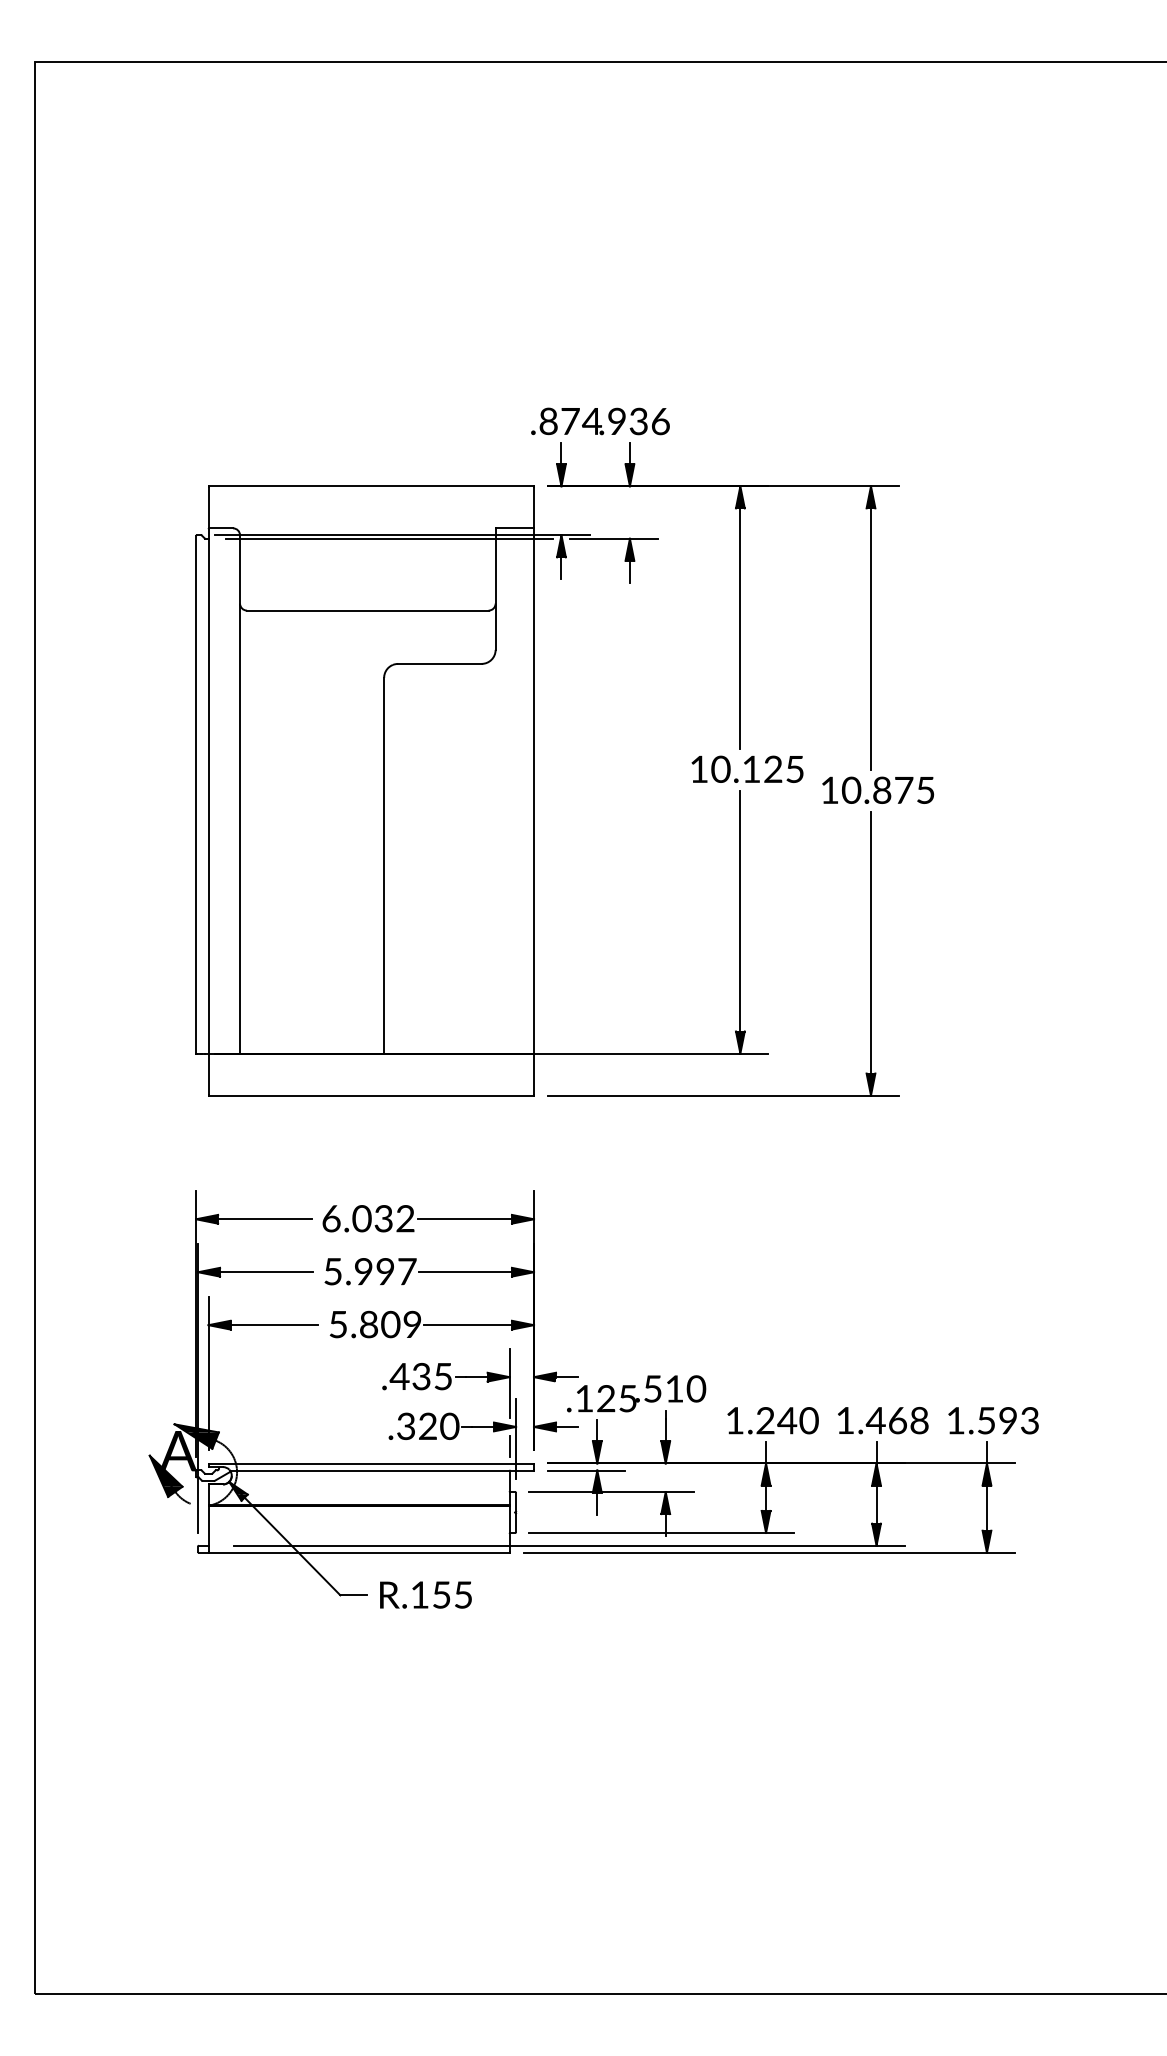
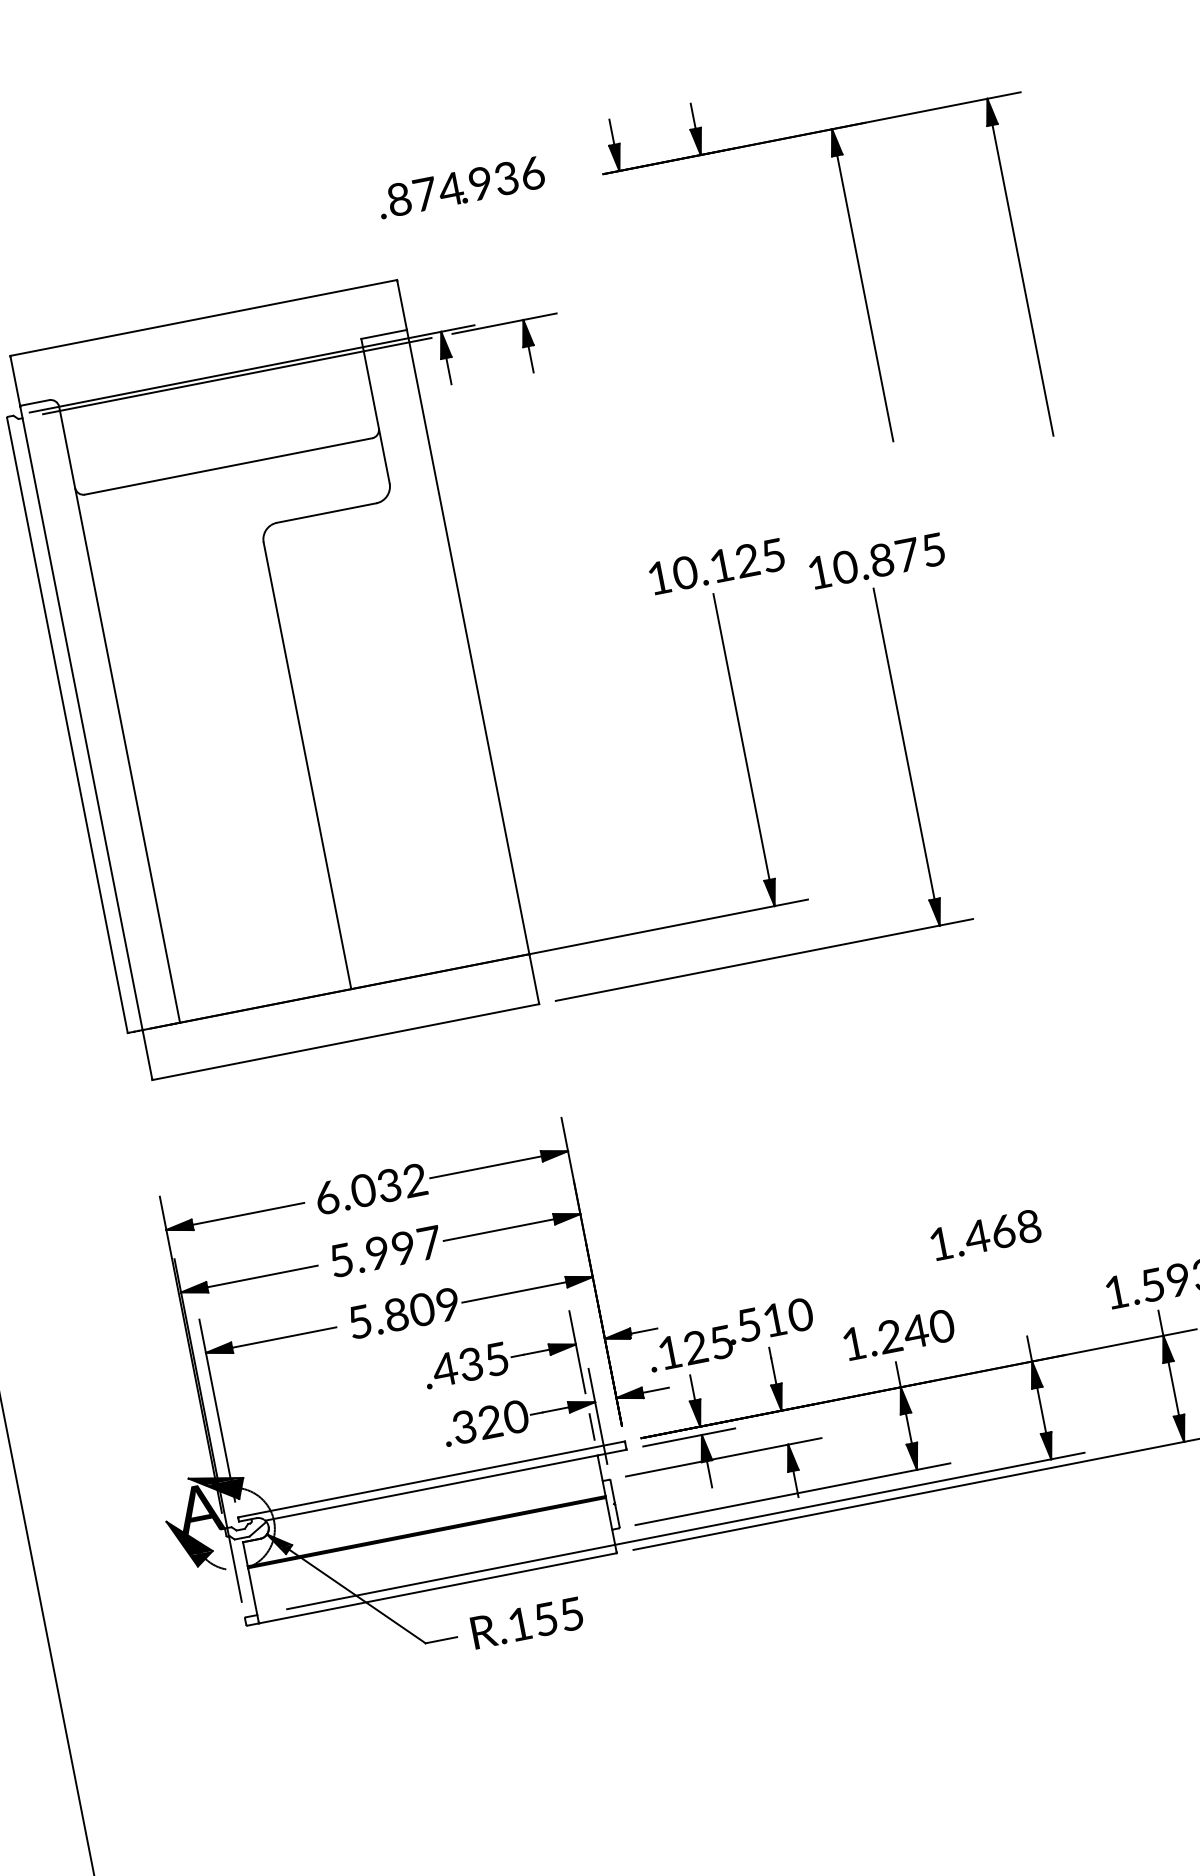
part: (739, 606) -> (859, 272), moved
text: (883, 1420) -> (986, 1234), moved

